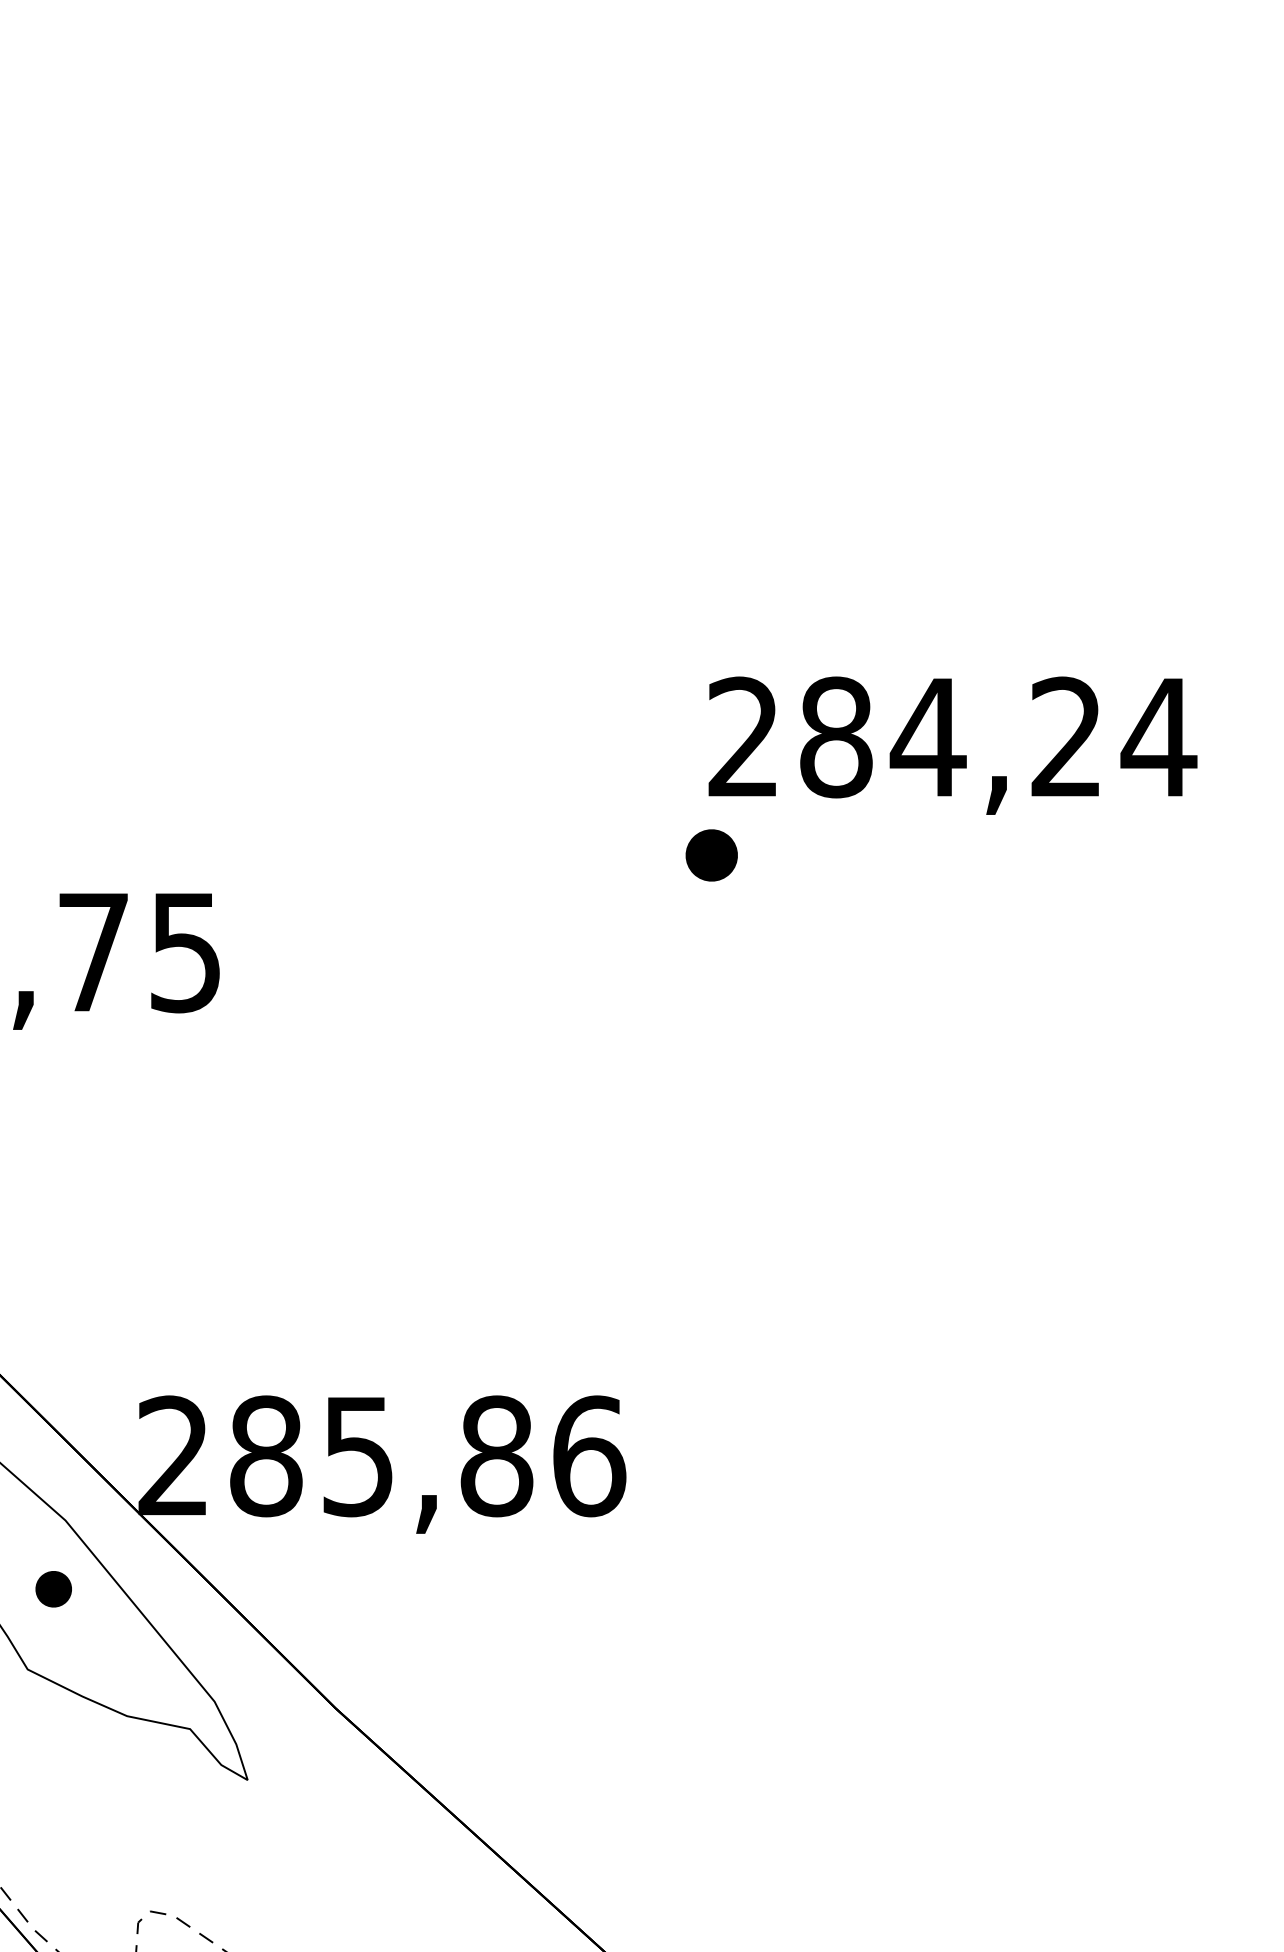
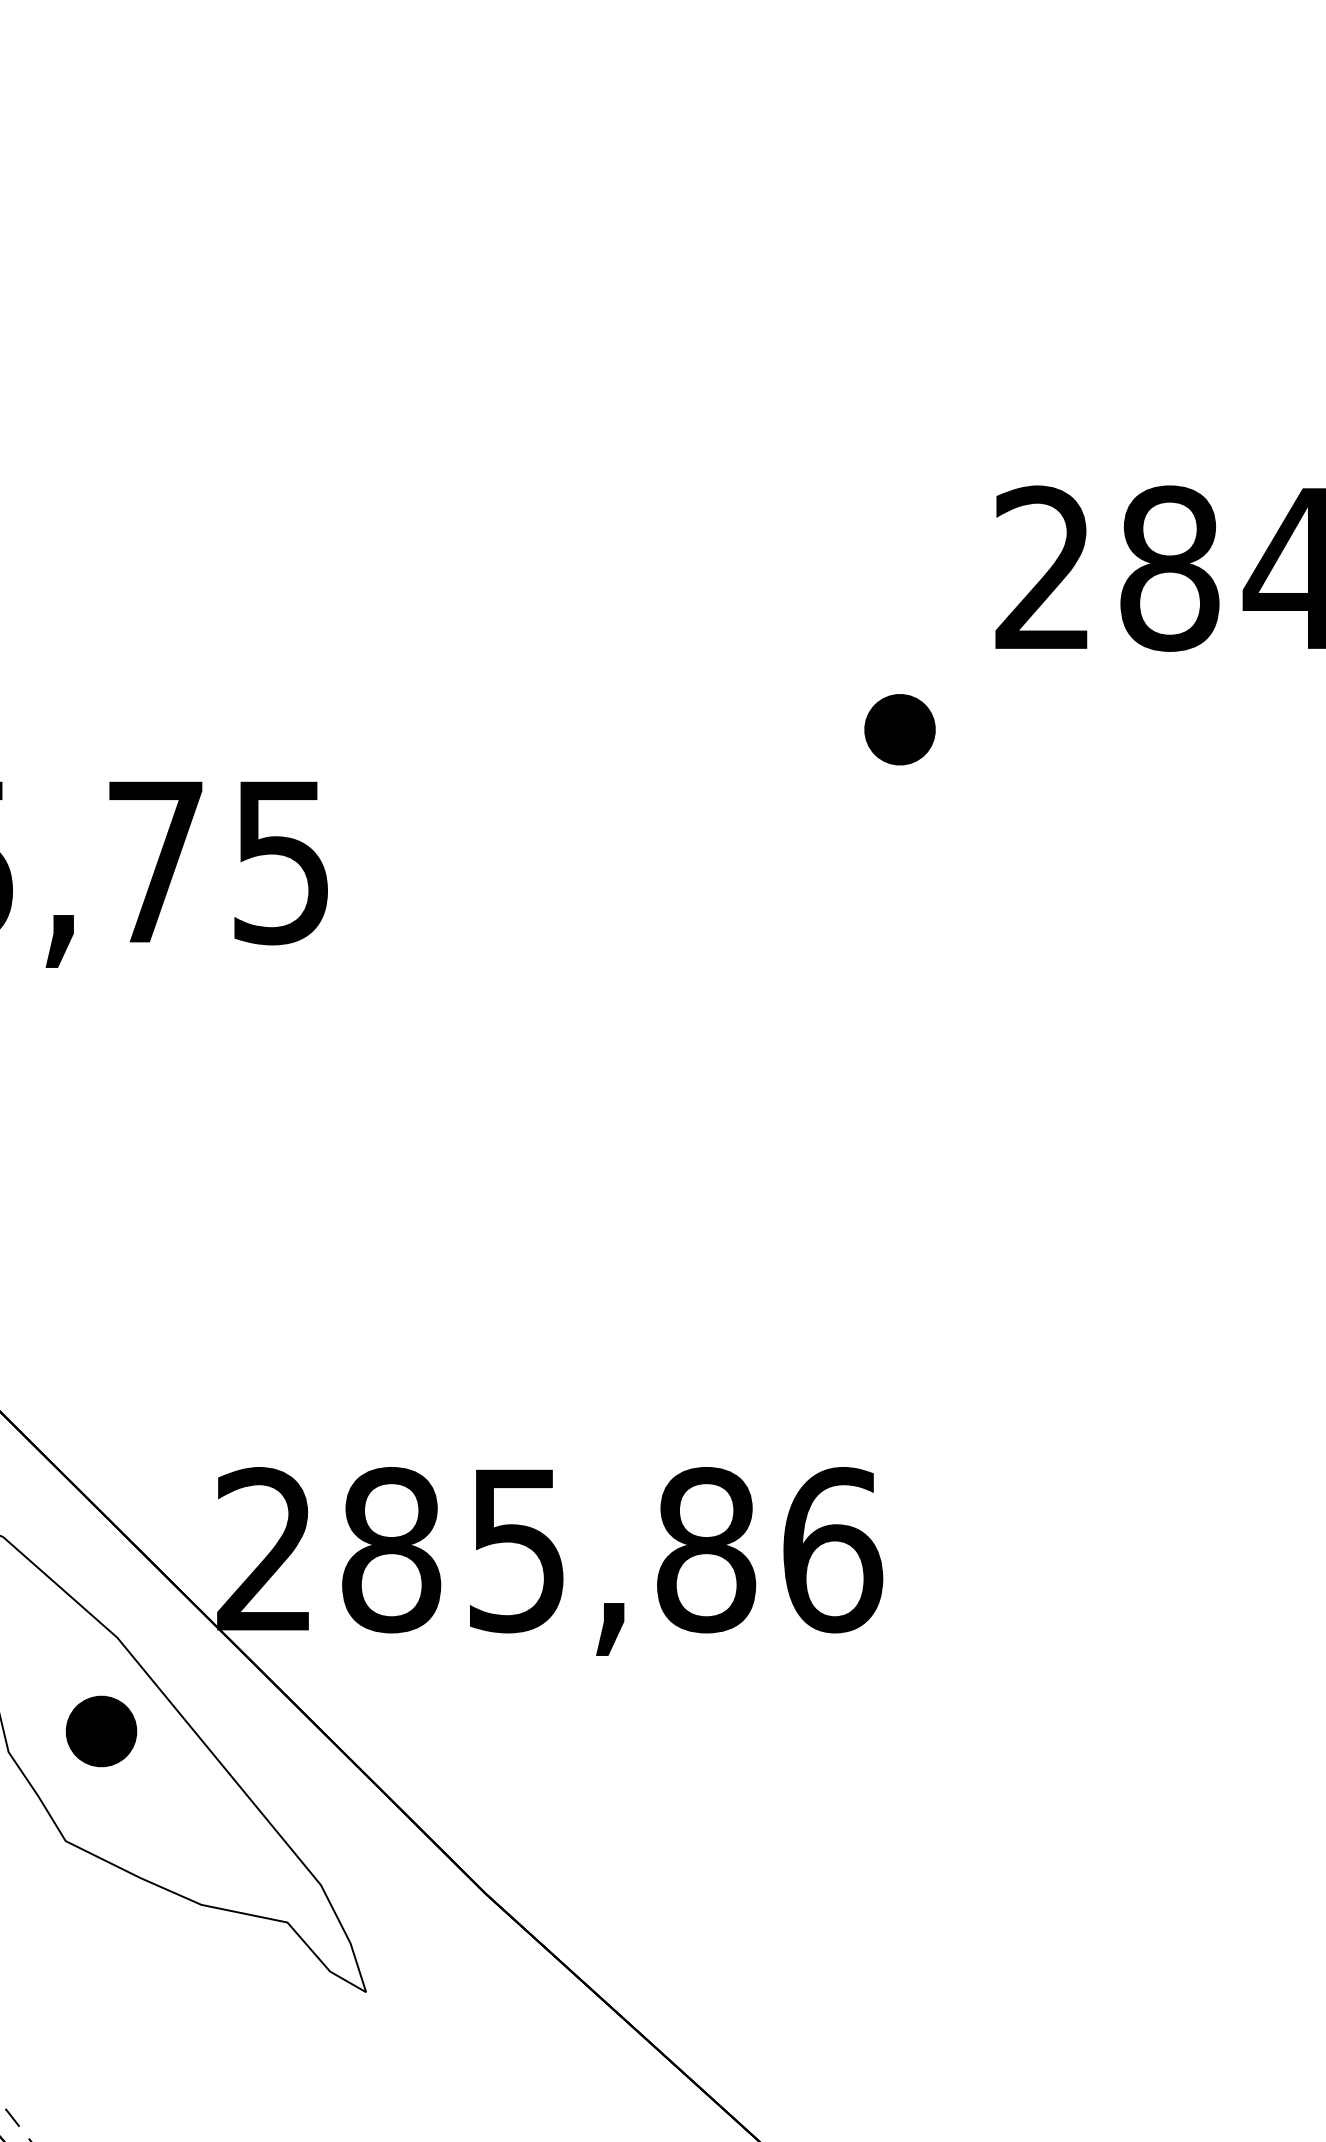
part: (711, 855) -> (899, 729), moved
part: (53, 1589) -> (100, 1731), size x1.43

